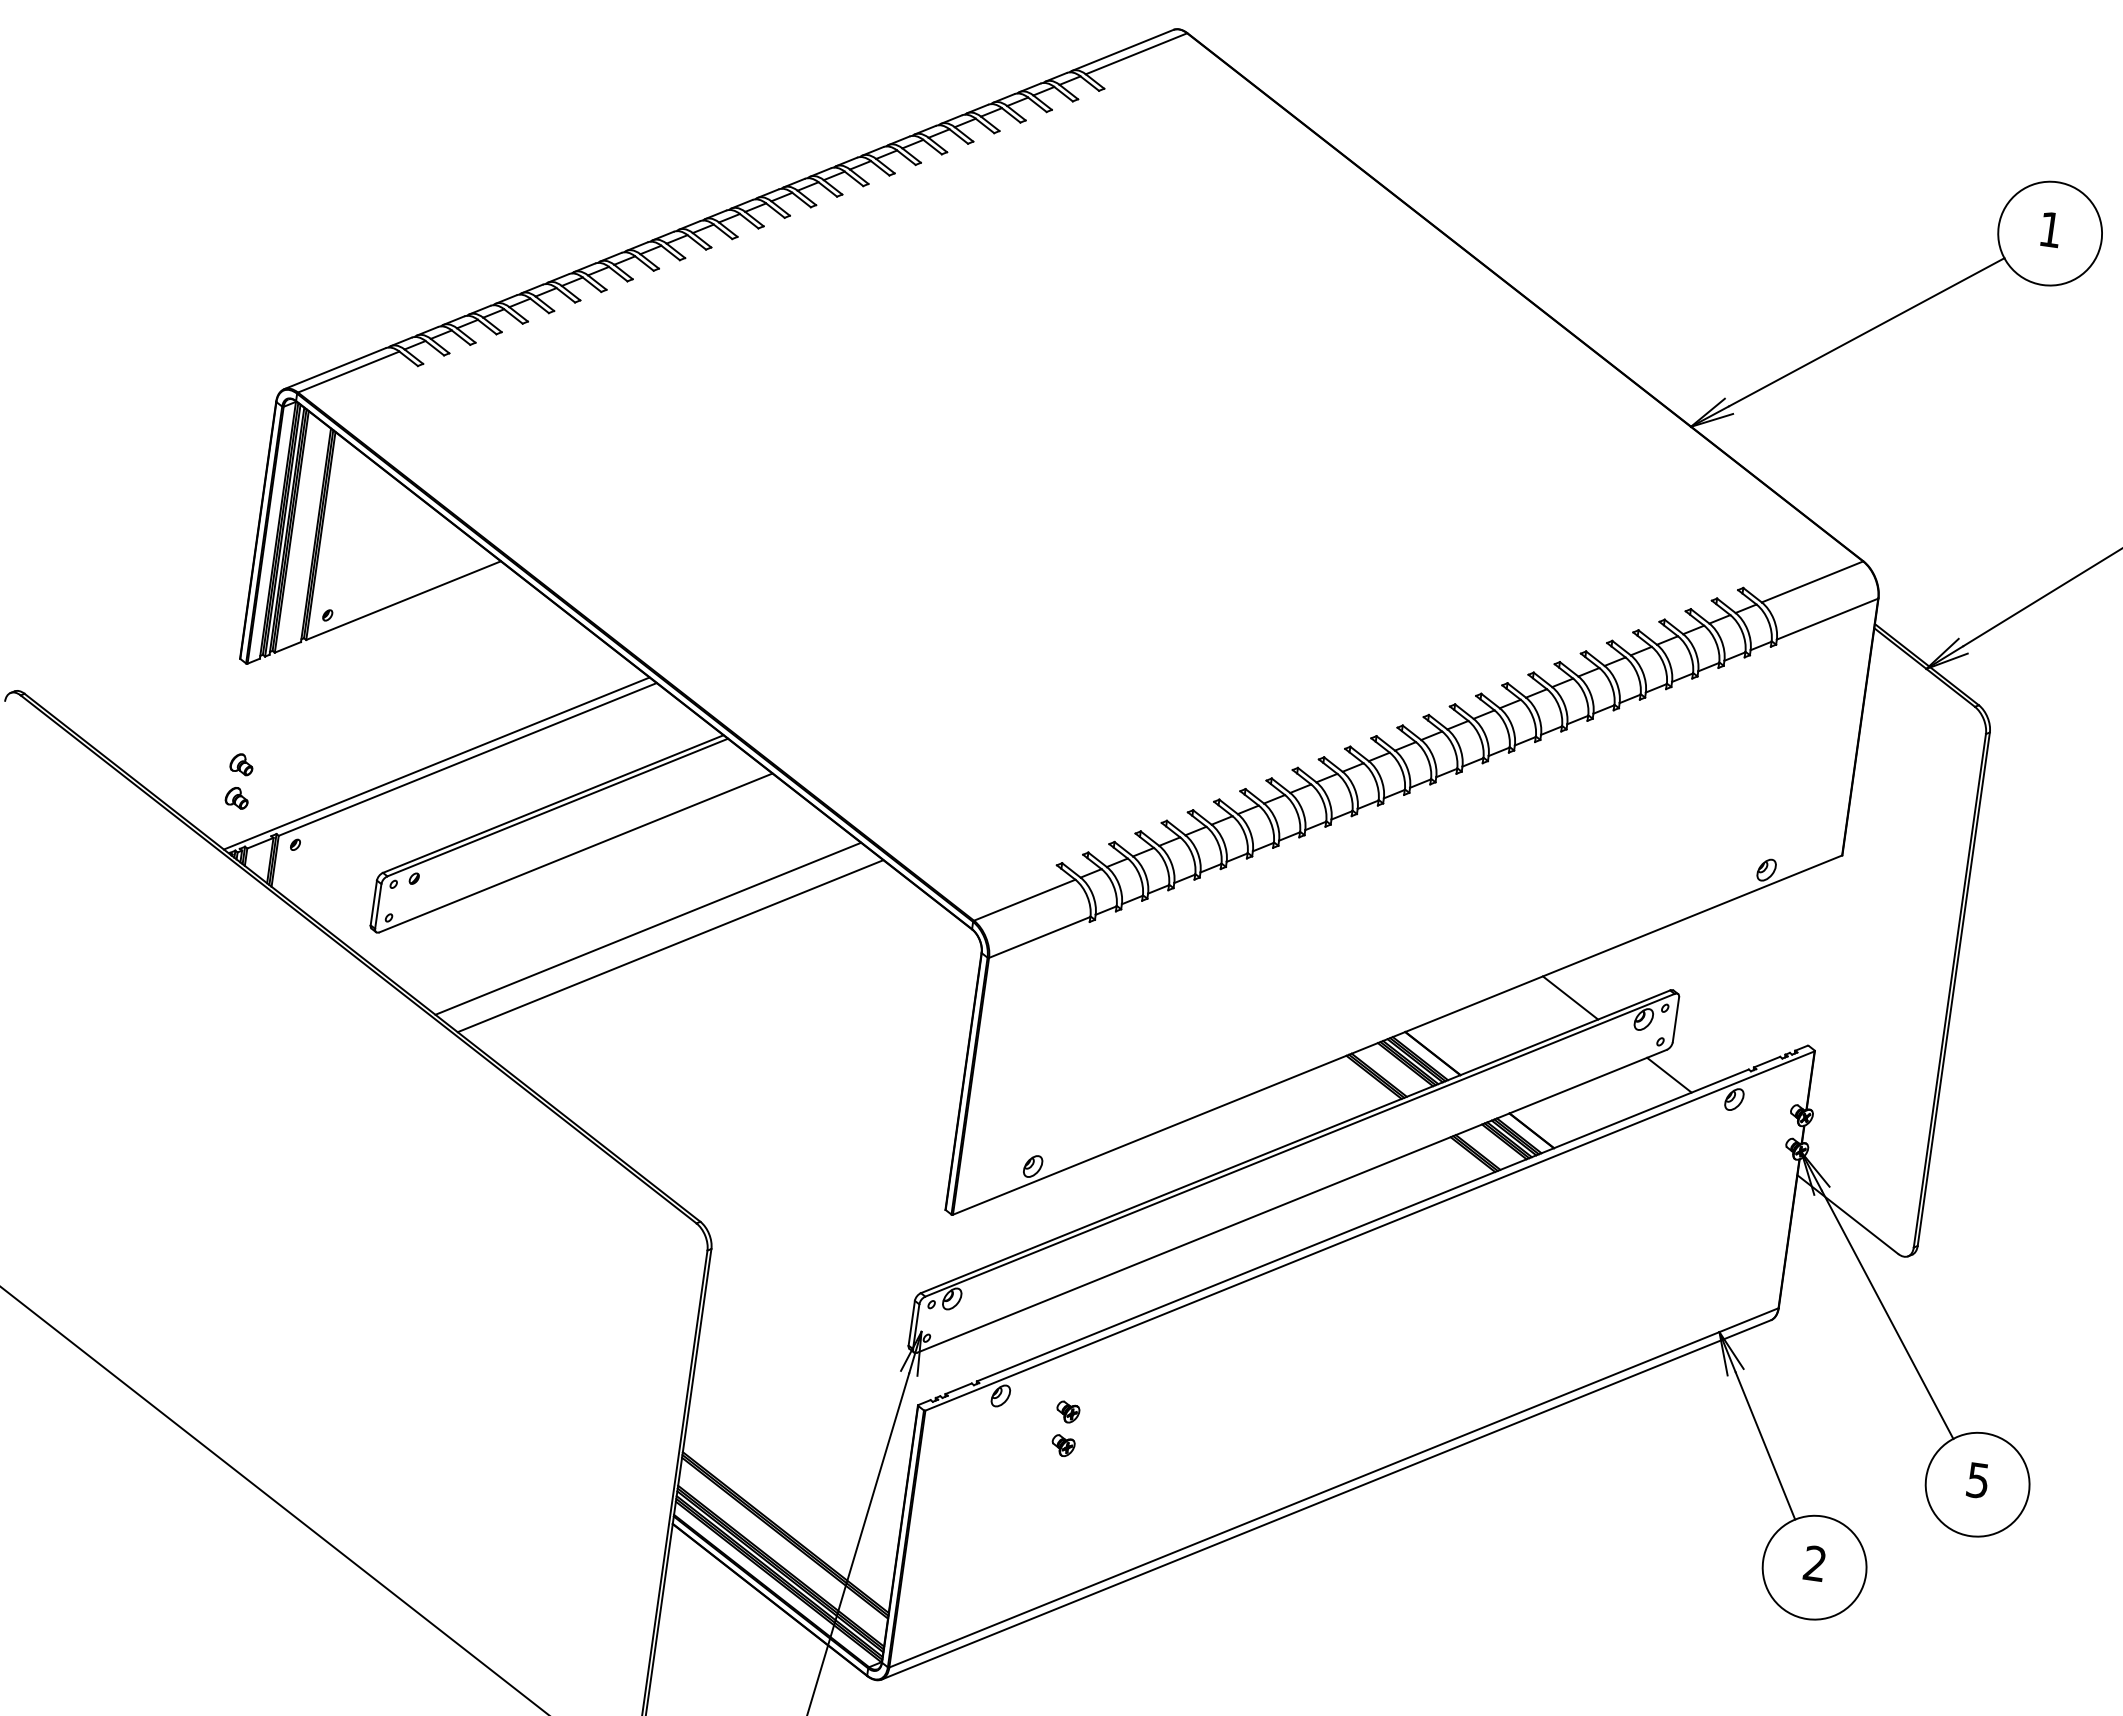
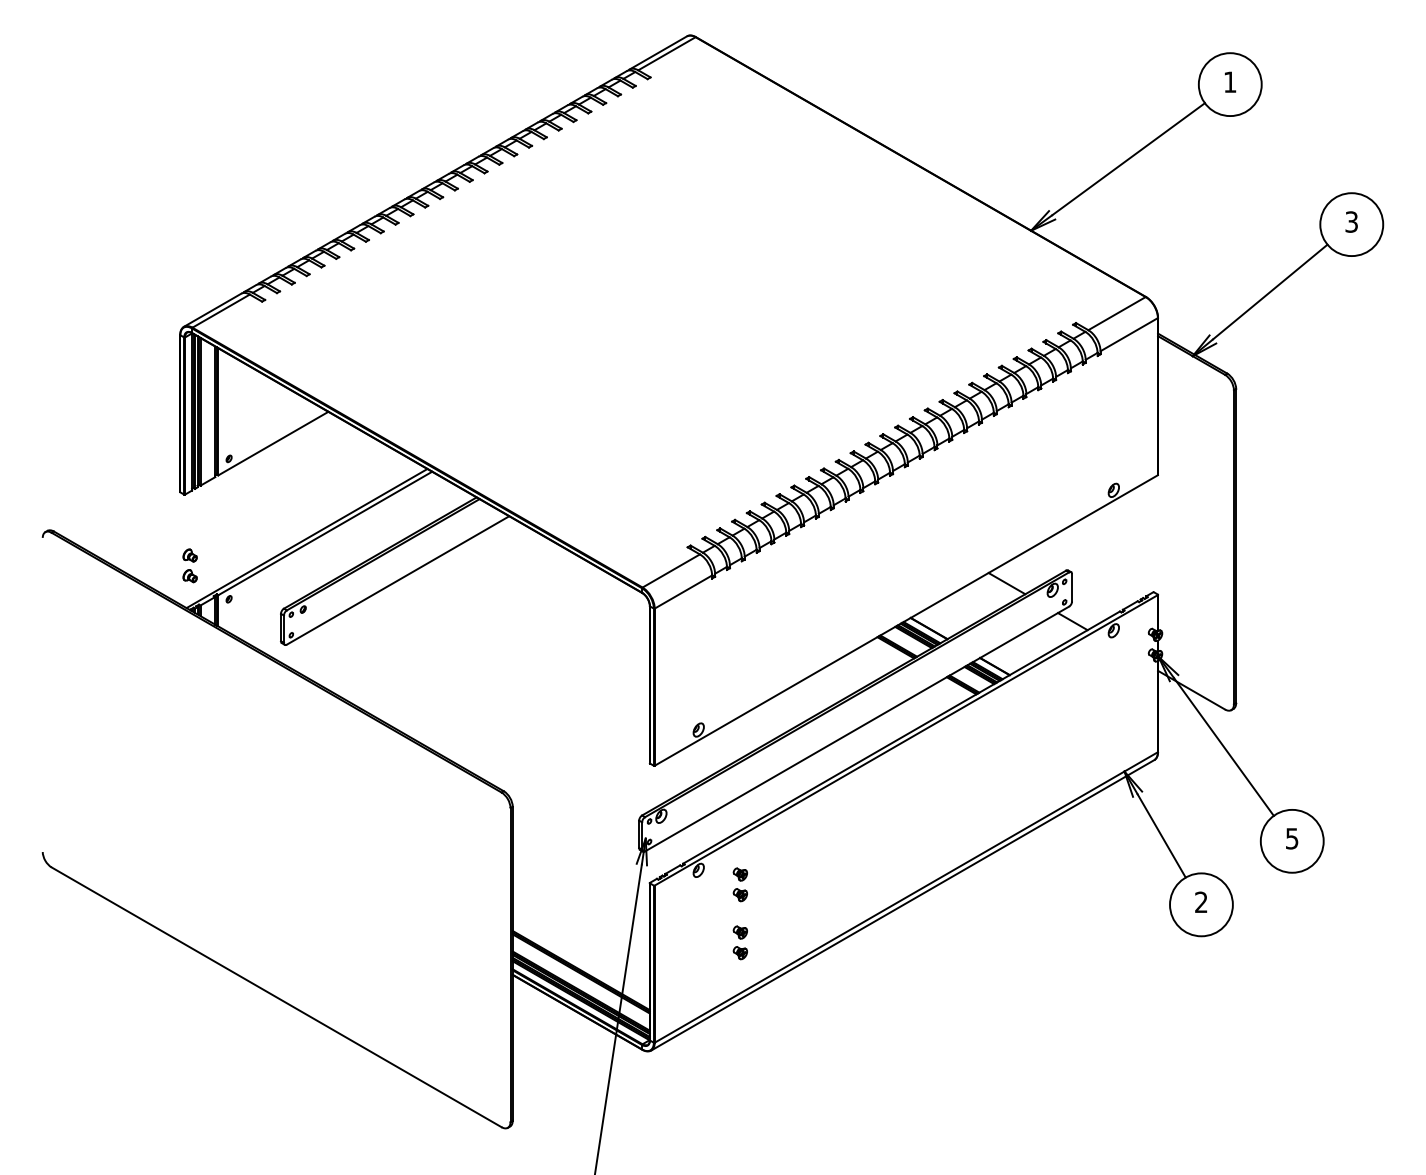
line: (647, 928) -> (447, 619), removed
line: (670, 944) -> (462, 627), removed
part: (1050, 1523) -> (739, 942), added

